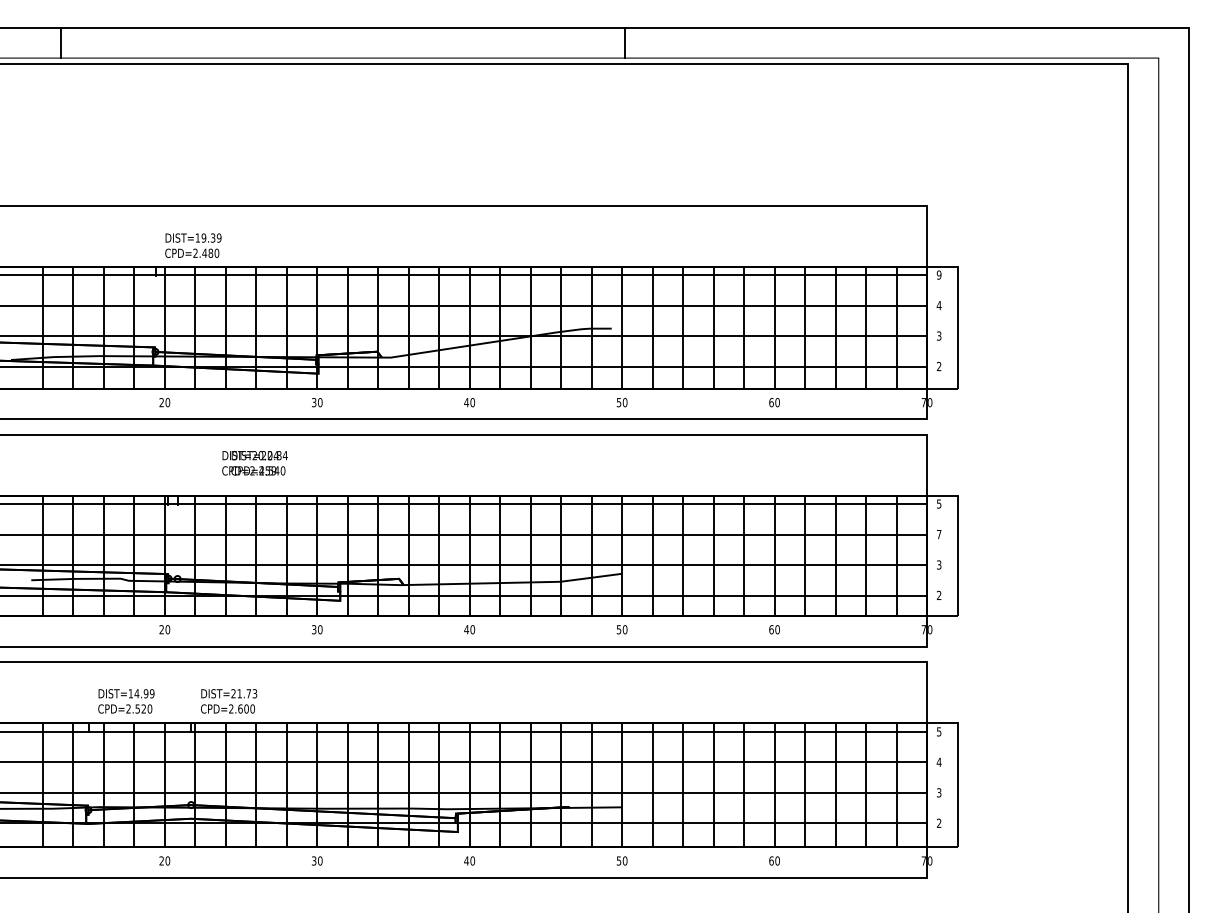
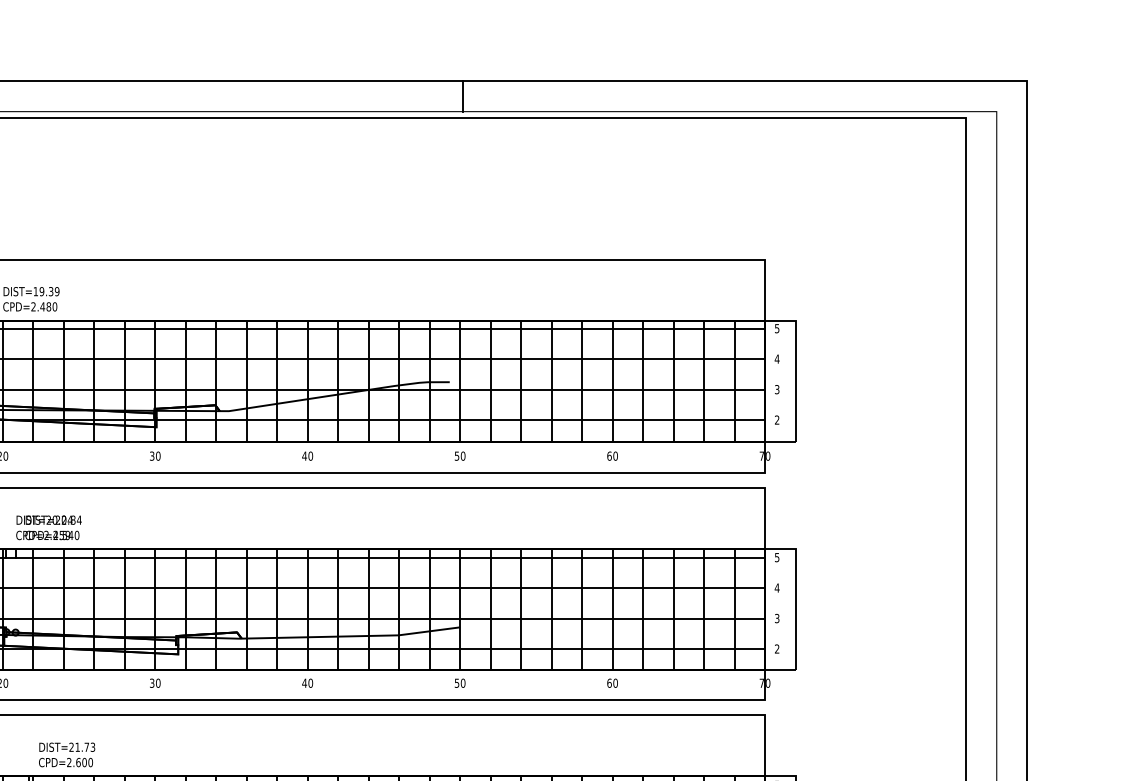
text: (938, 274) -> (776, 328), 9 -> 5
text: (254, 463) -> (48, 528), moved
text: (938, 534) -> (776, 588), 7 -> 4

